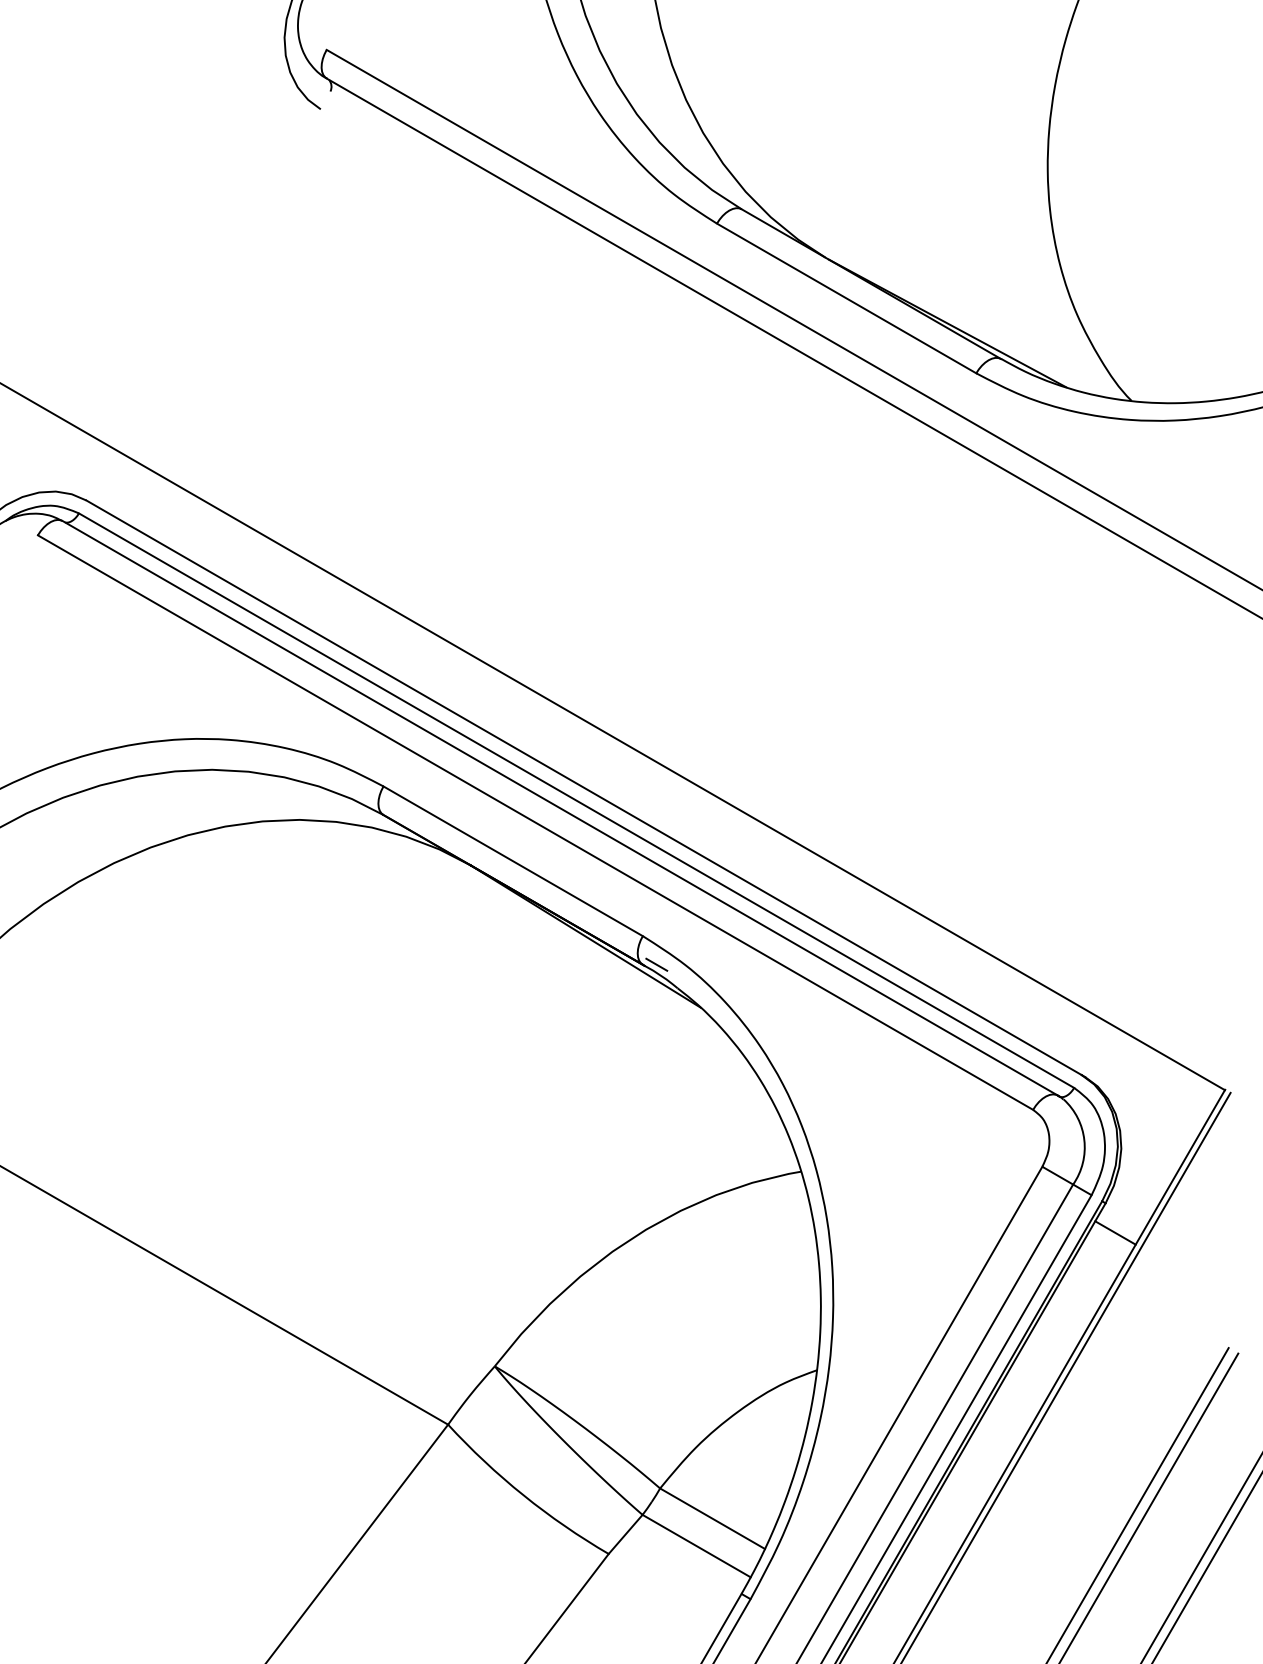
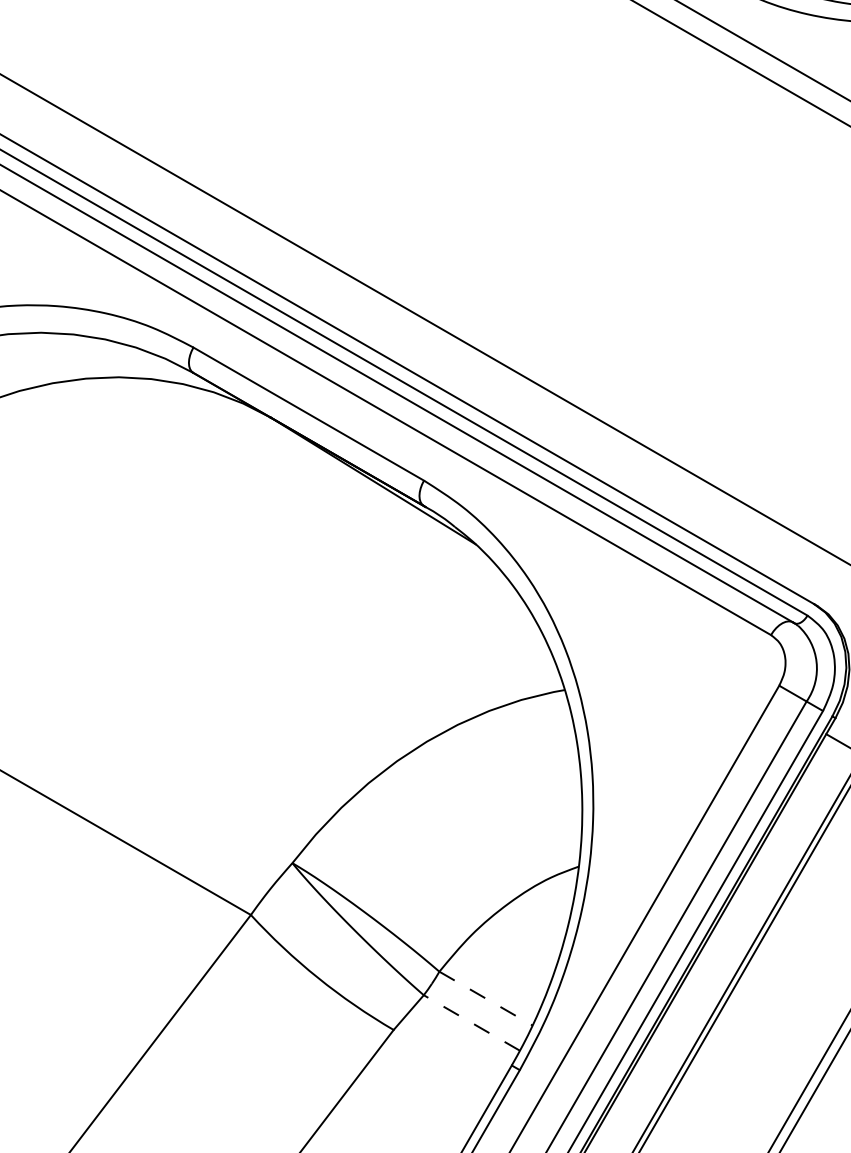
line: (656, 964) -> (436, 505), removed
line: (712, 1518) -> (485, 998), solid -> dashed
line: (696, 1545) -> (471, 1022), solid -> dashed

